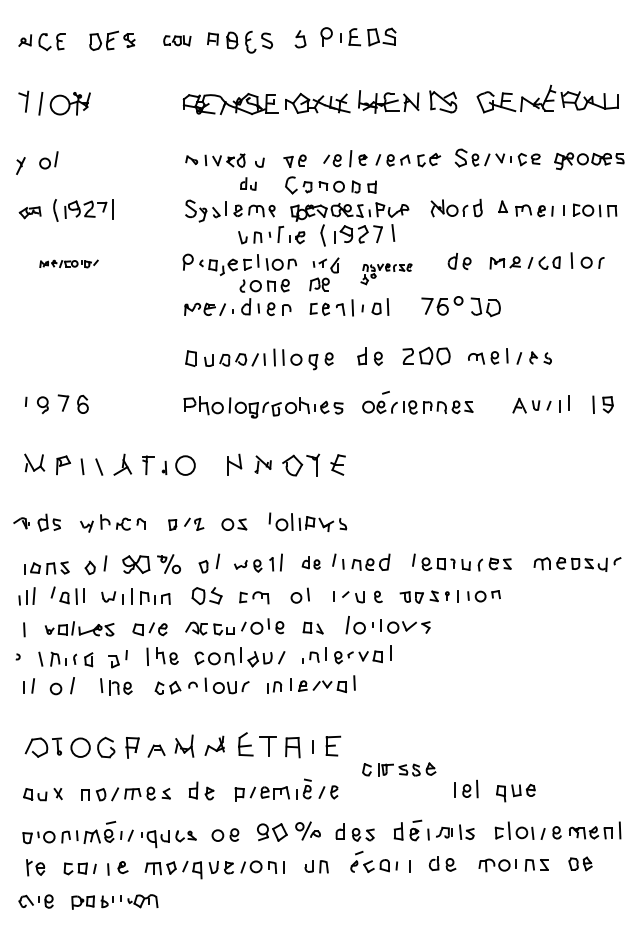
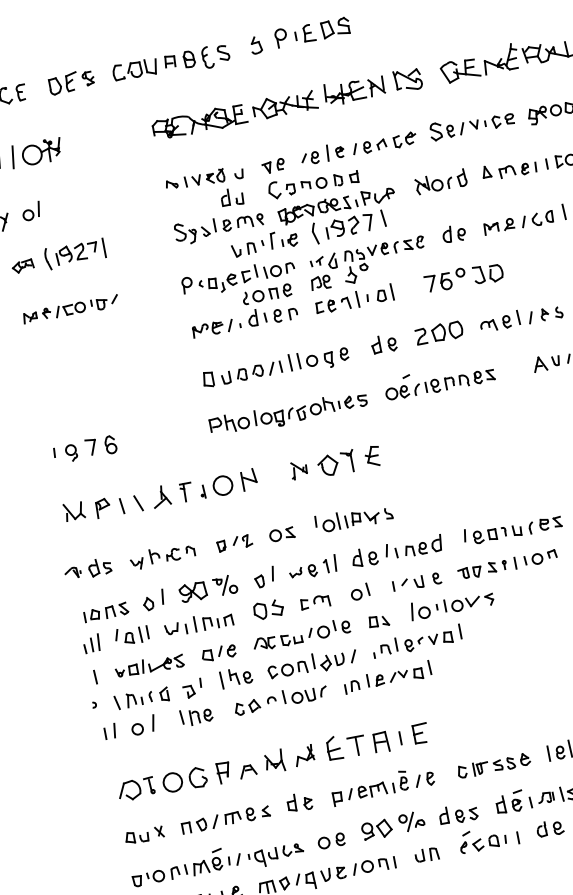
part: (177, 40) -> (135, 69), size x1.67
part: (248, 183) -> (232, 196), size x1.43
part: (68, 263) -> (70, 309), size x1.67
part: (386, 273) -> (384, 259), size x1.67
part: (234, 464) -> (249, 479), moved
part: (311, 562) -> (364, 557), size x1.43
part: (399, 769) -> (494, 765), moved

